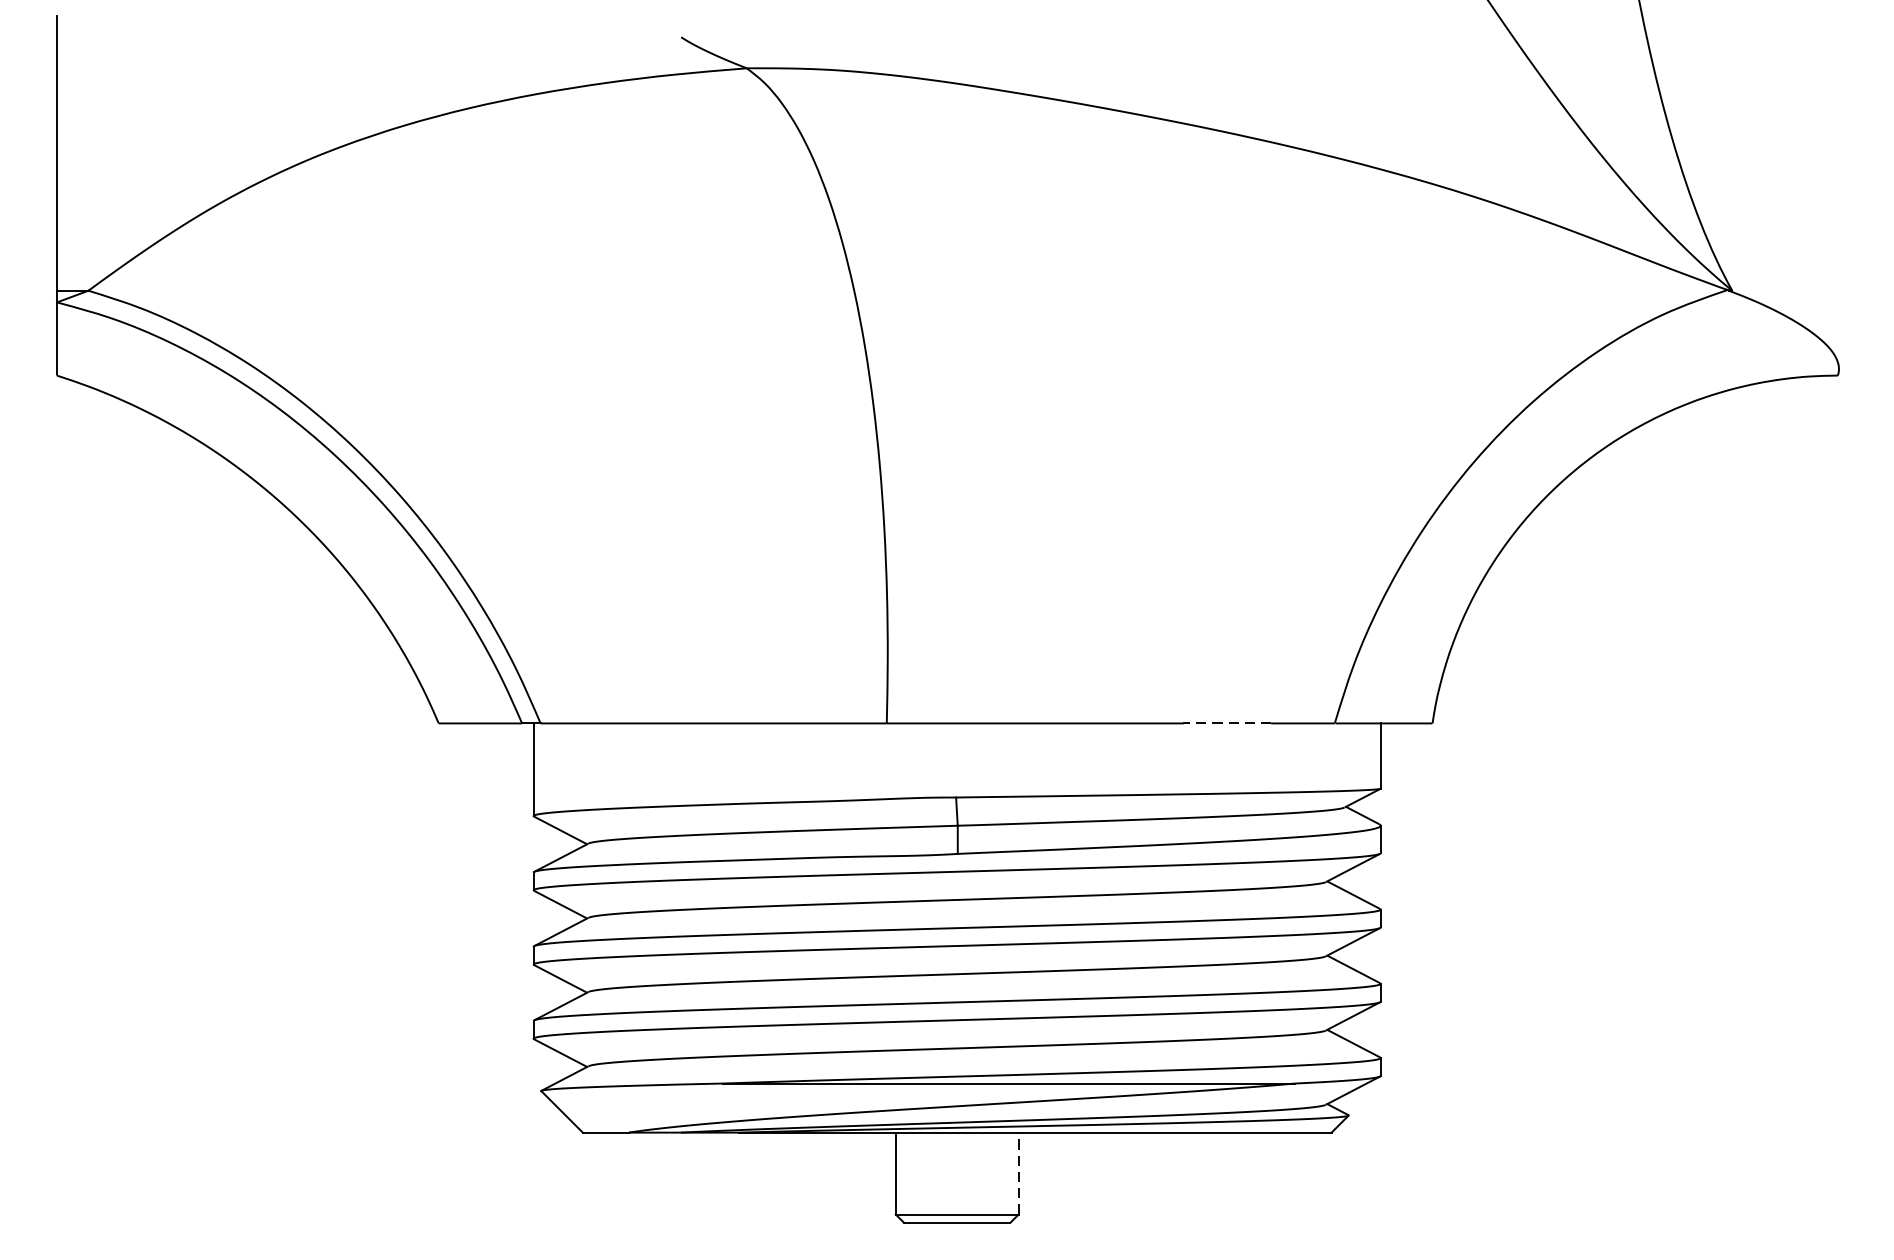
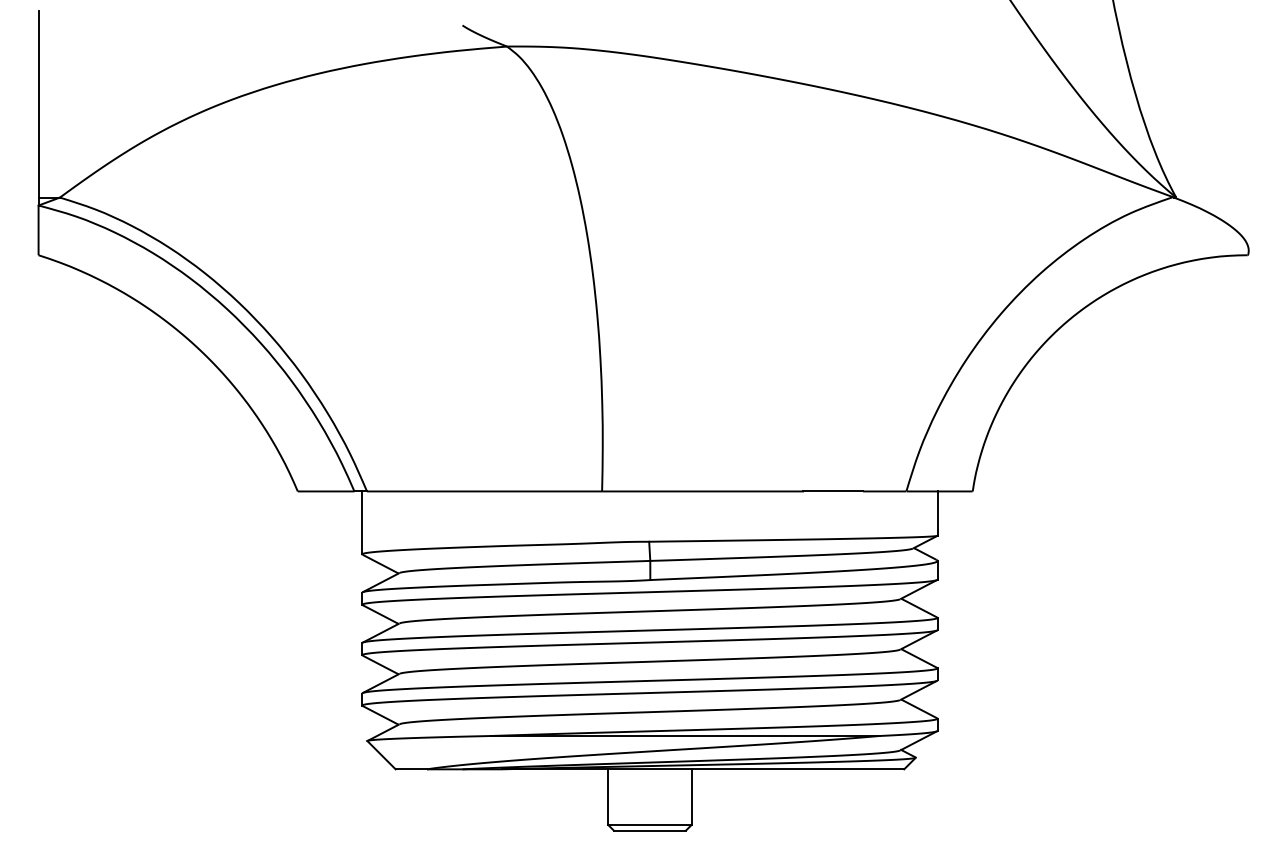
line: (1227, 723) -> (833, 491), dashed -> solid
line: (1018, 1174) -> (691, 797), dashed -> solid

